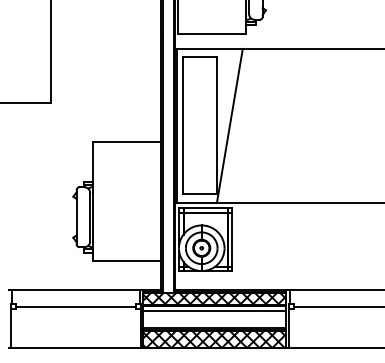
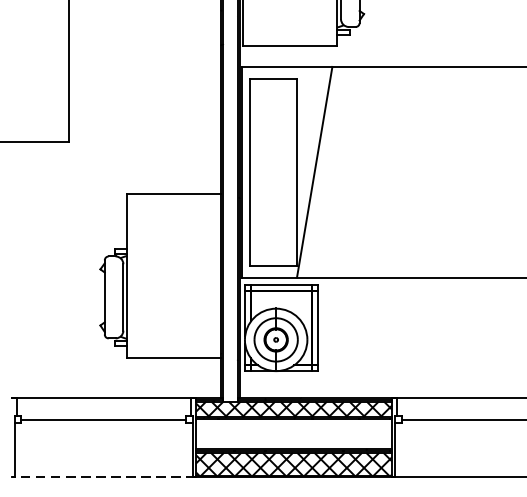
line: (214, 311) -> (293, 426), removed
line: (75, 348) -> (103, 477), solid -> dashed

